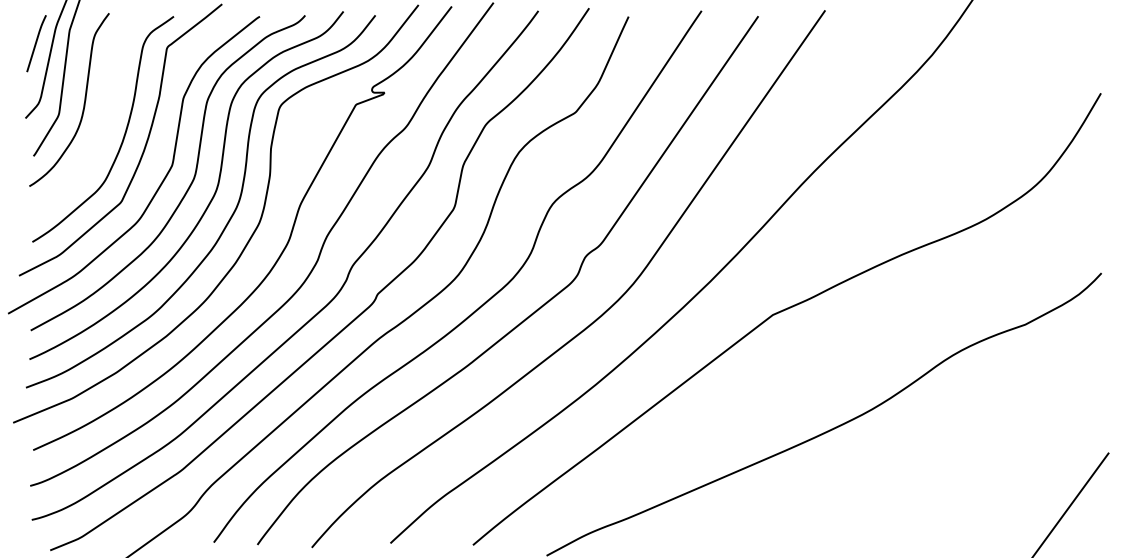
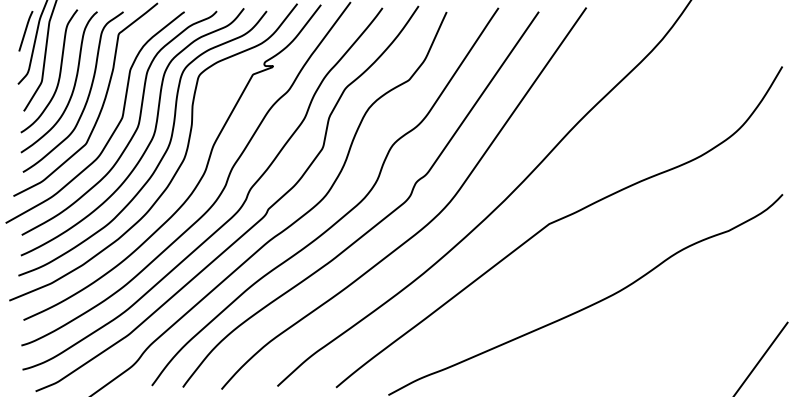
curve: (103, 121) -> (73, 86), added

